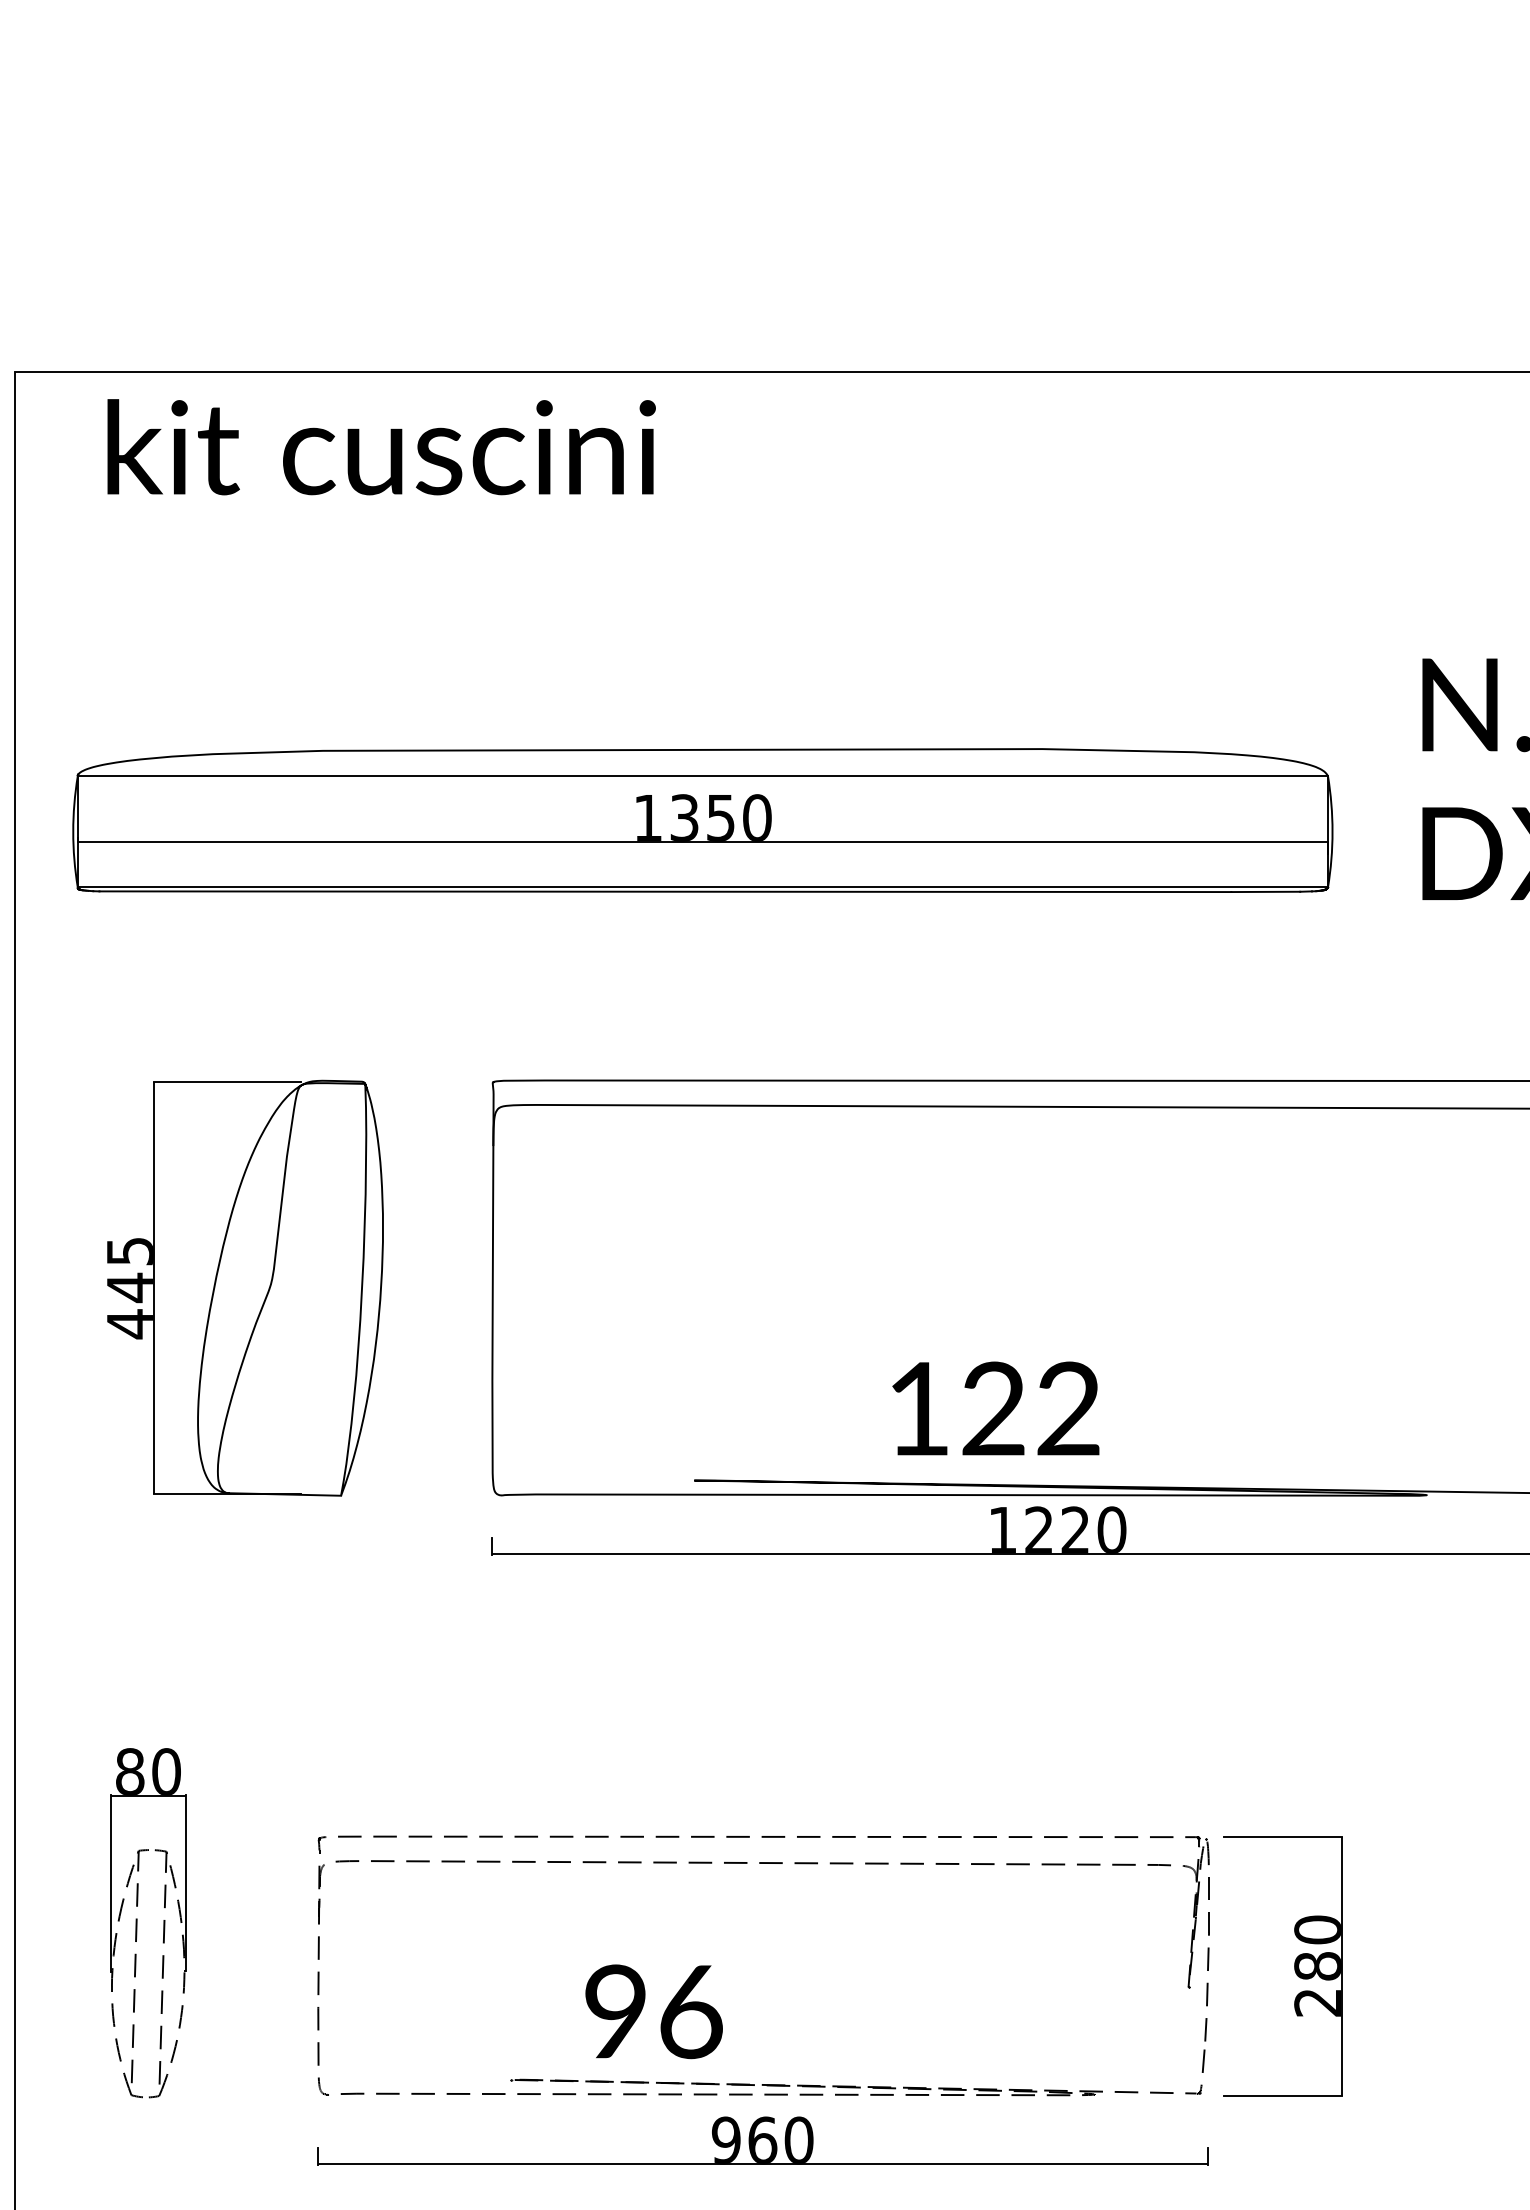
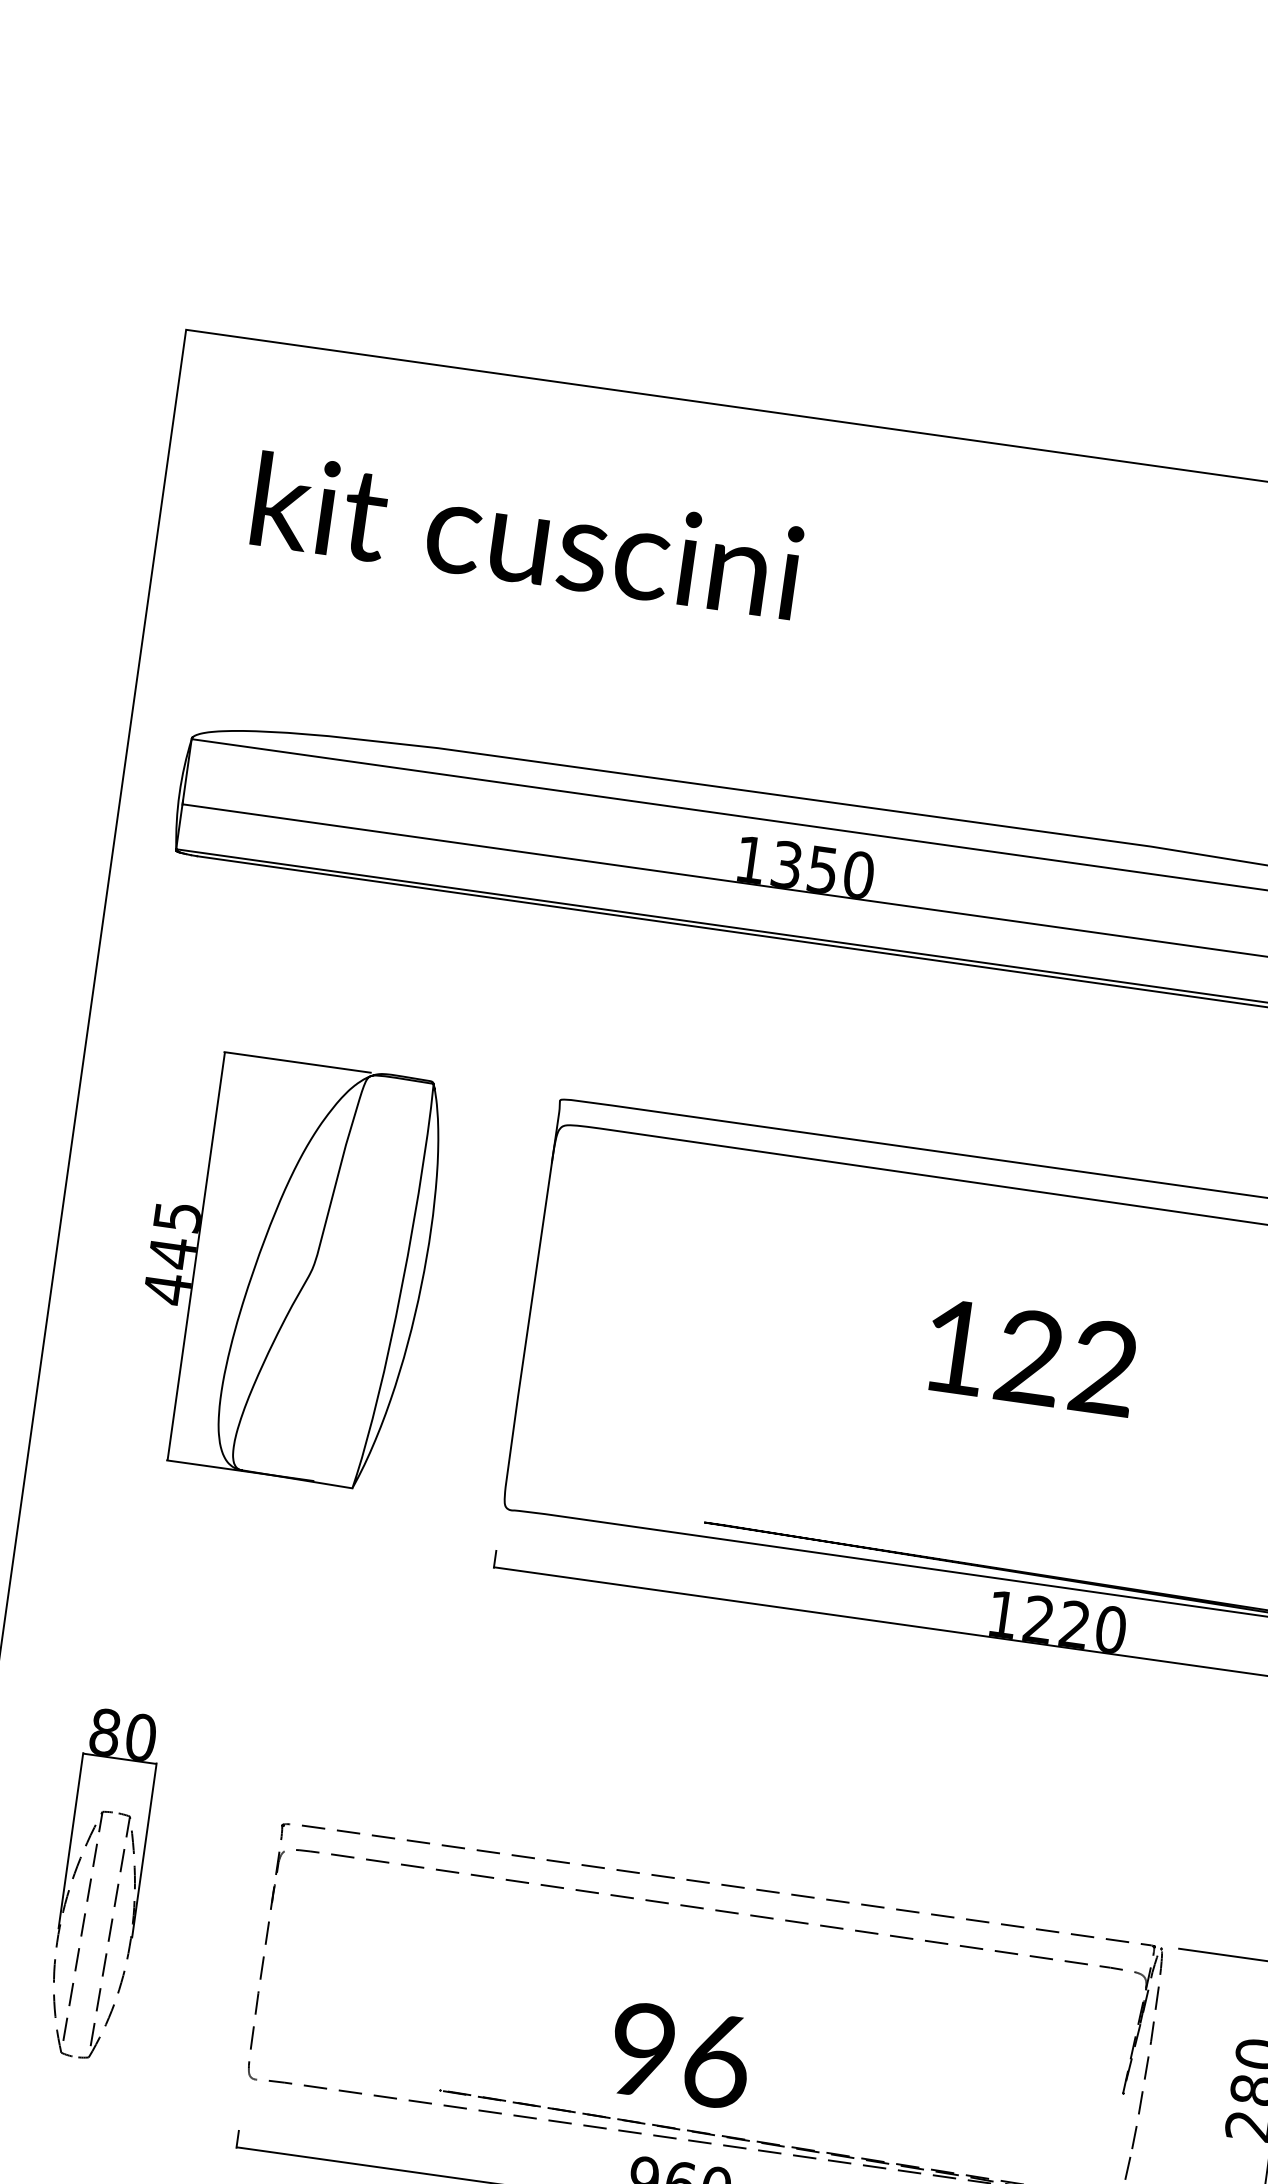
text: (381, 447) -> (527, 536), moved
text: (995, 1408) -> (1031, 1357), moved
text: (653, 2011) -> (680, 2055), moved

